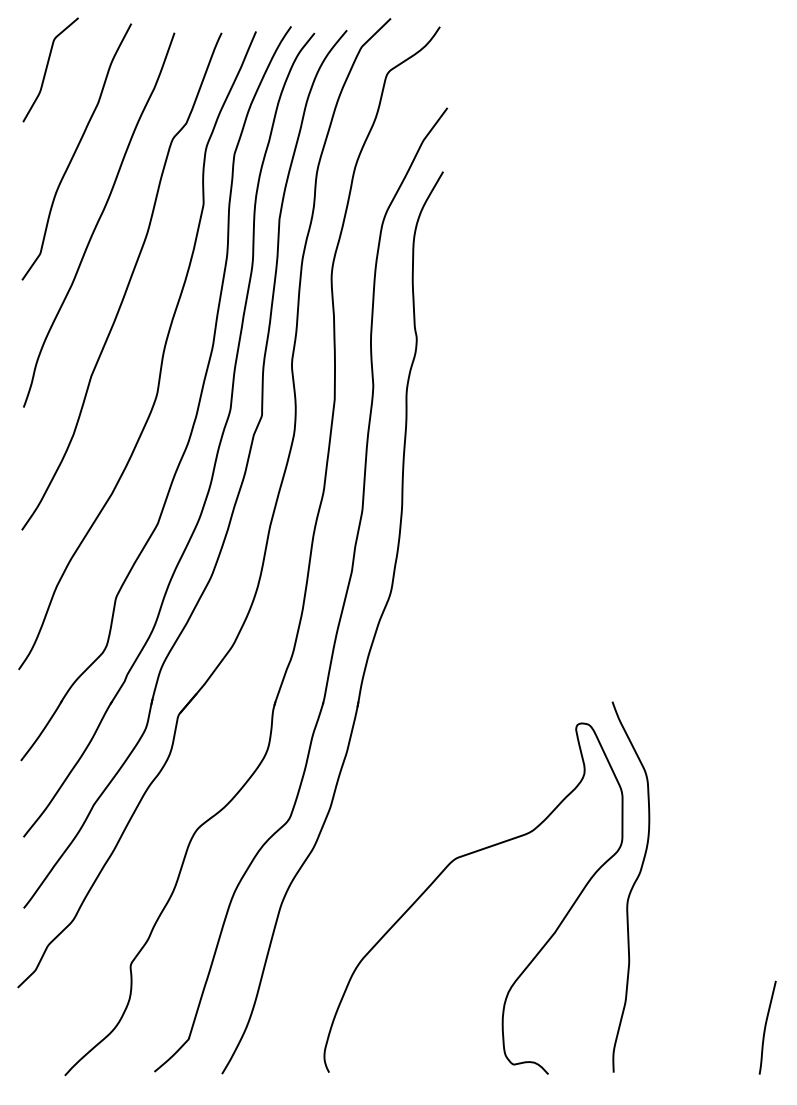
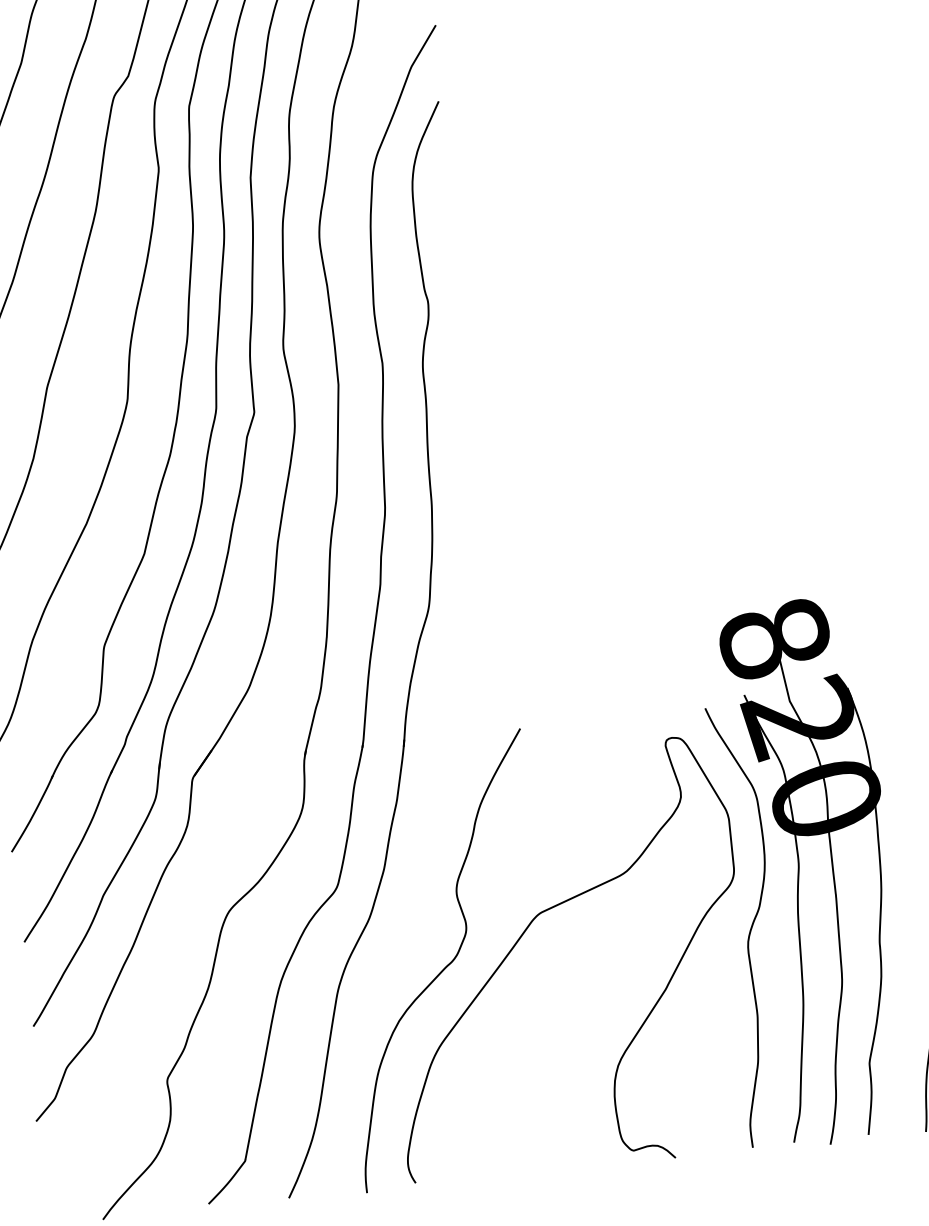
part: (677, 845) -> (800, 870), added
curve: (373, 893) -> (445, 965), added

